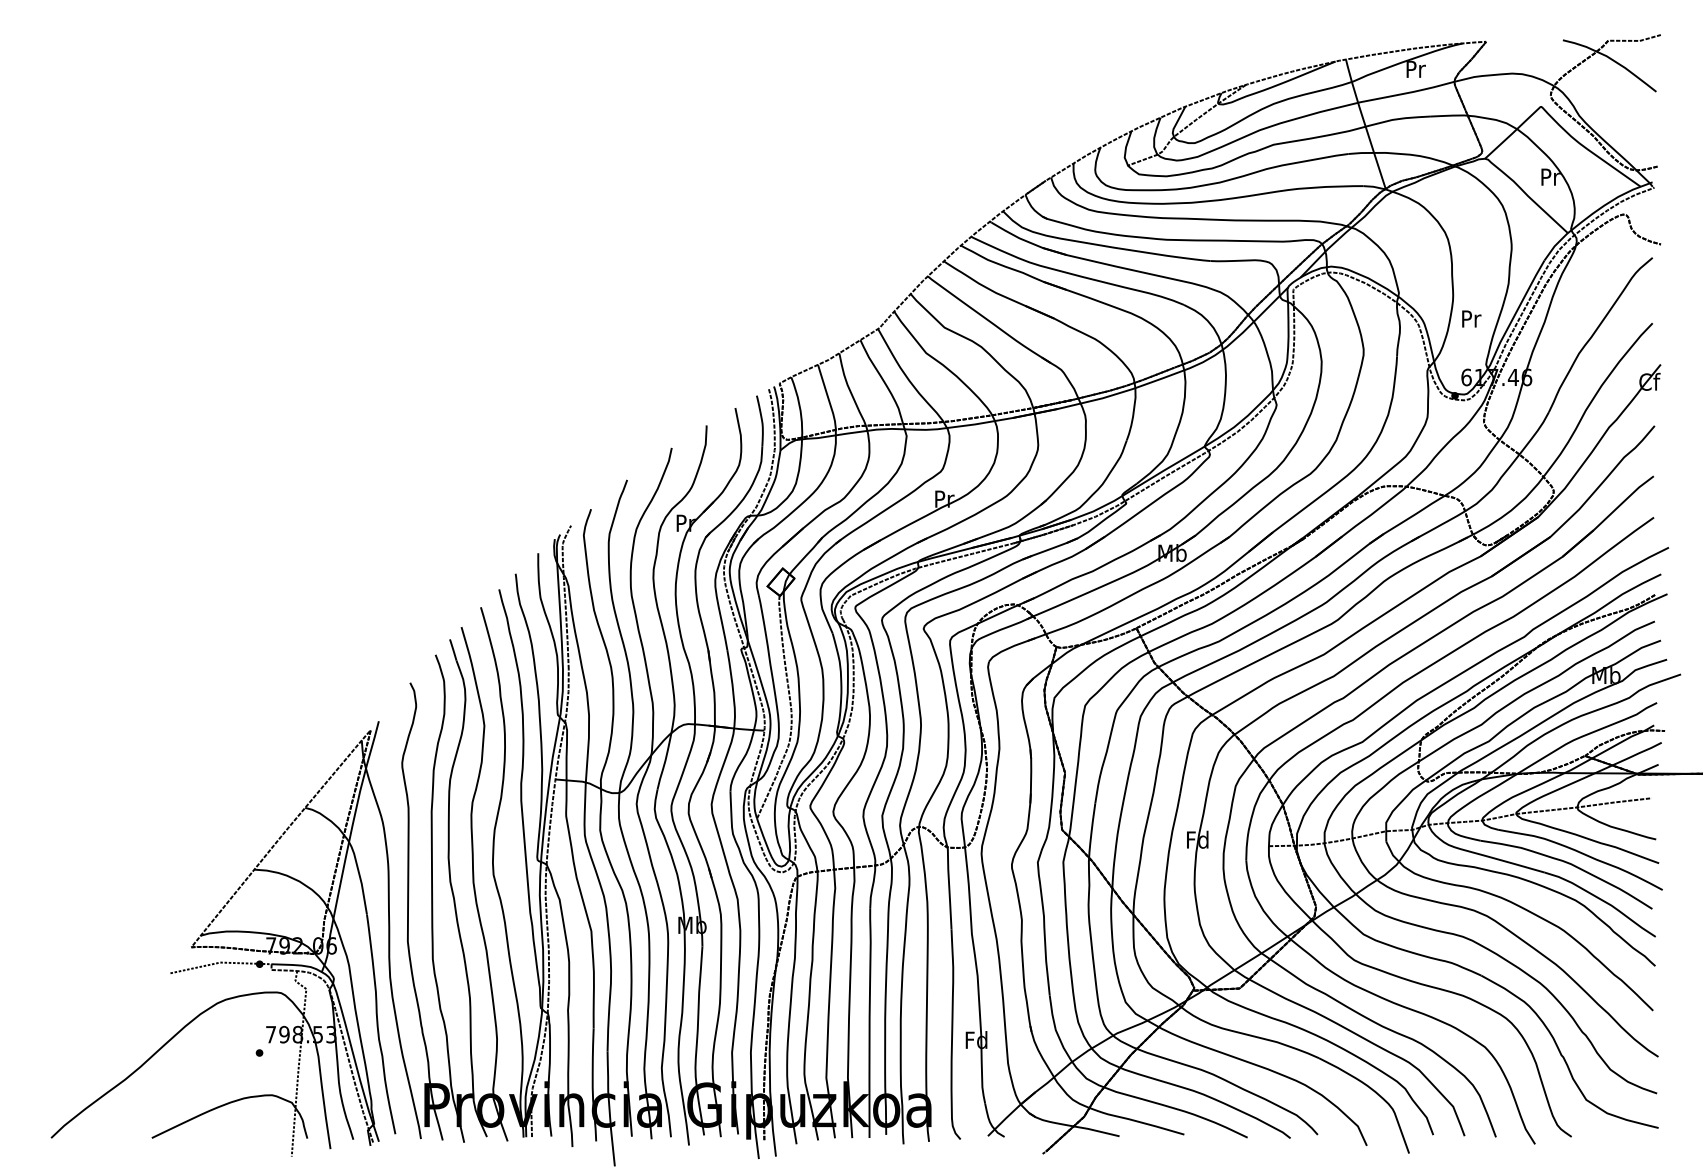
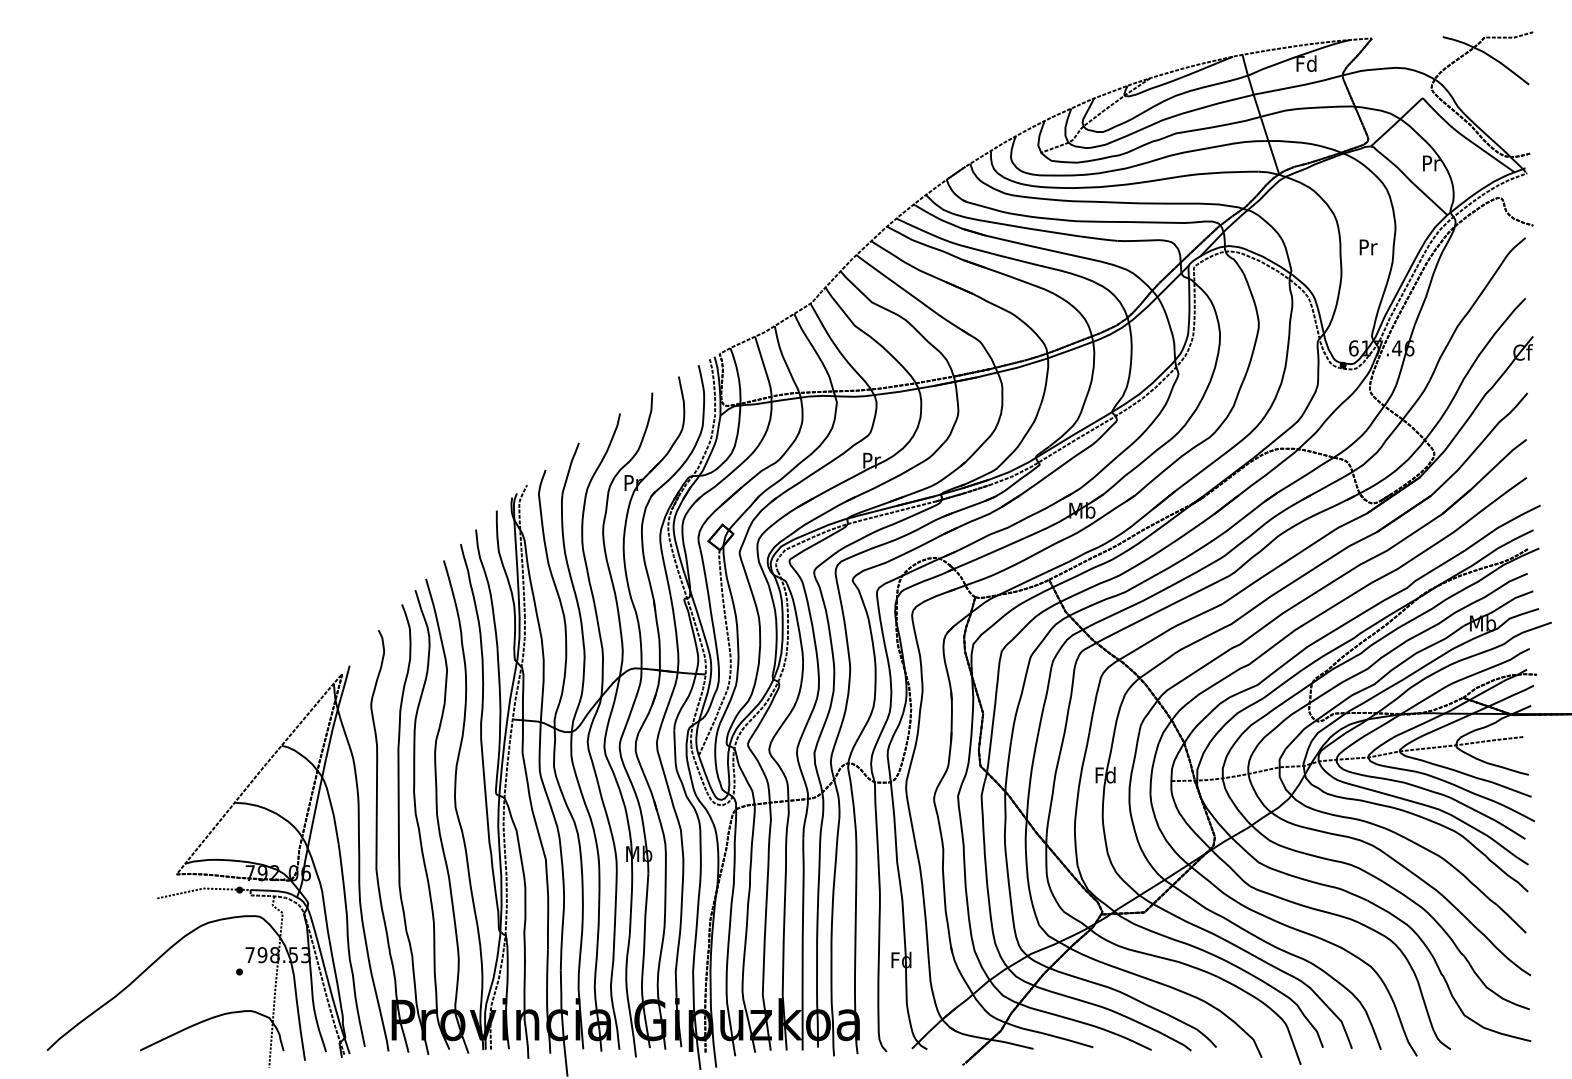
text: (1415, 68) -> (1306, 63), Pr -> Fd
text: (1471, 319) -> (1368, 247), moved

